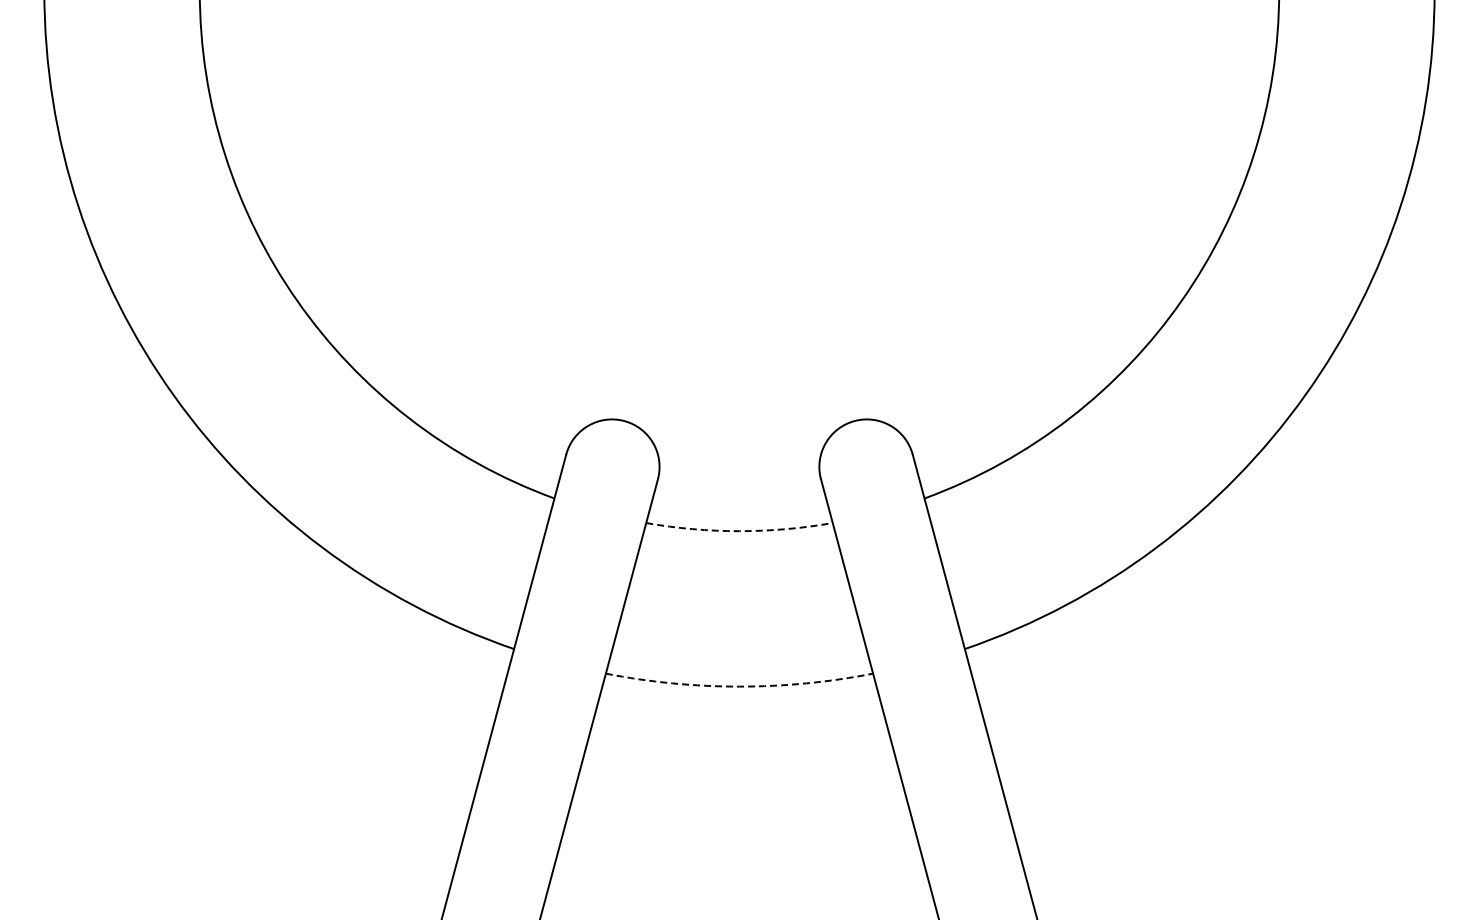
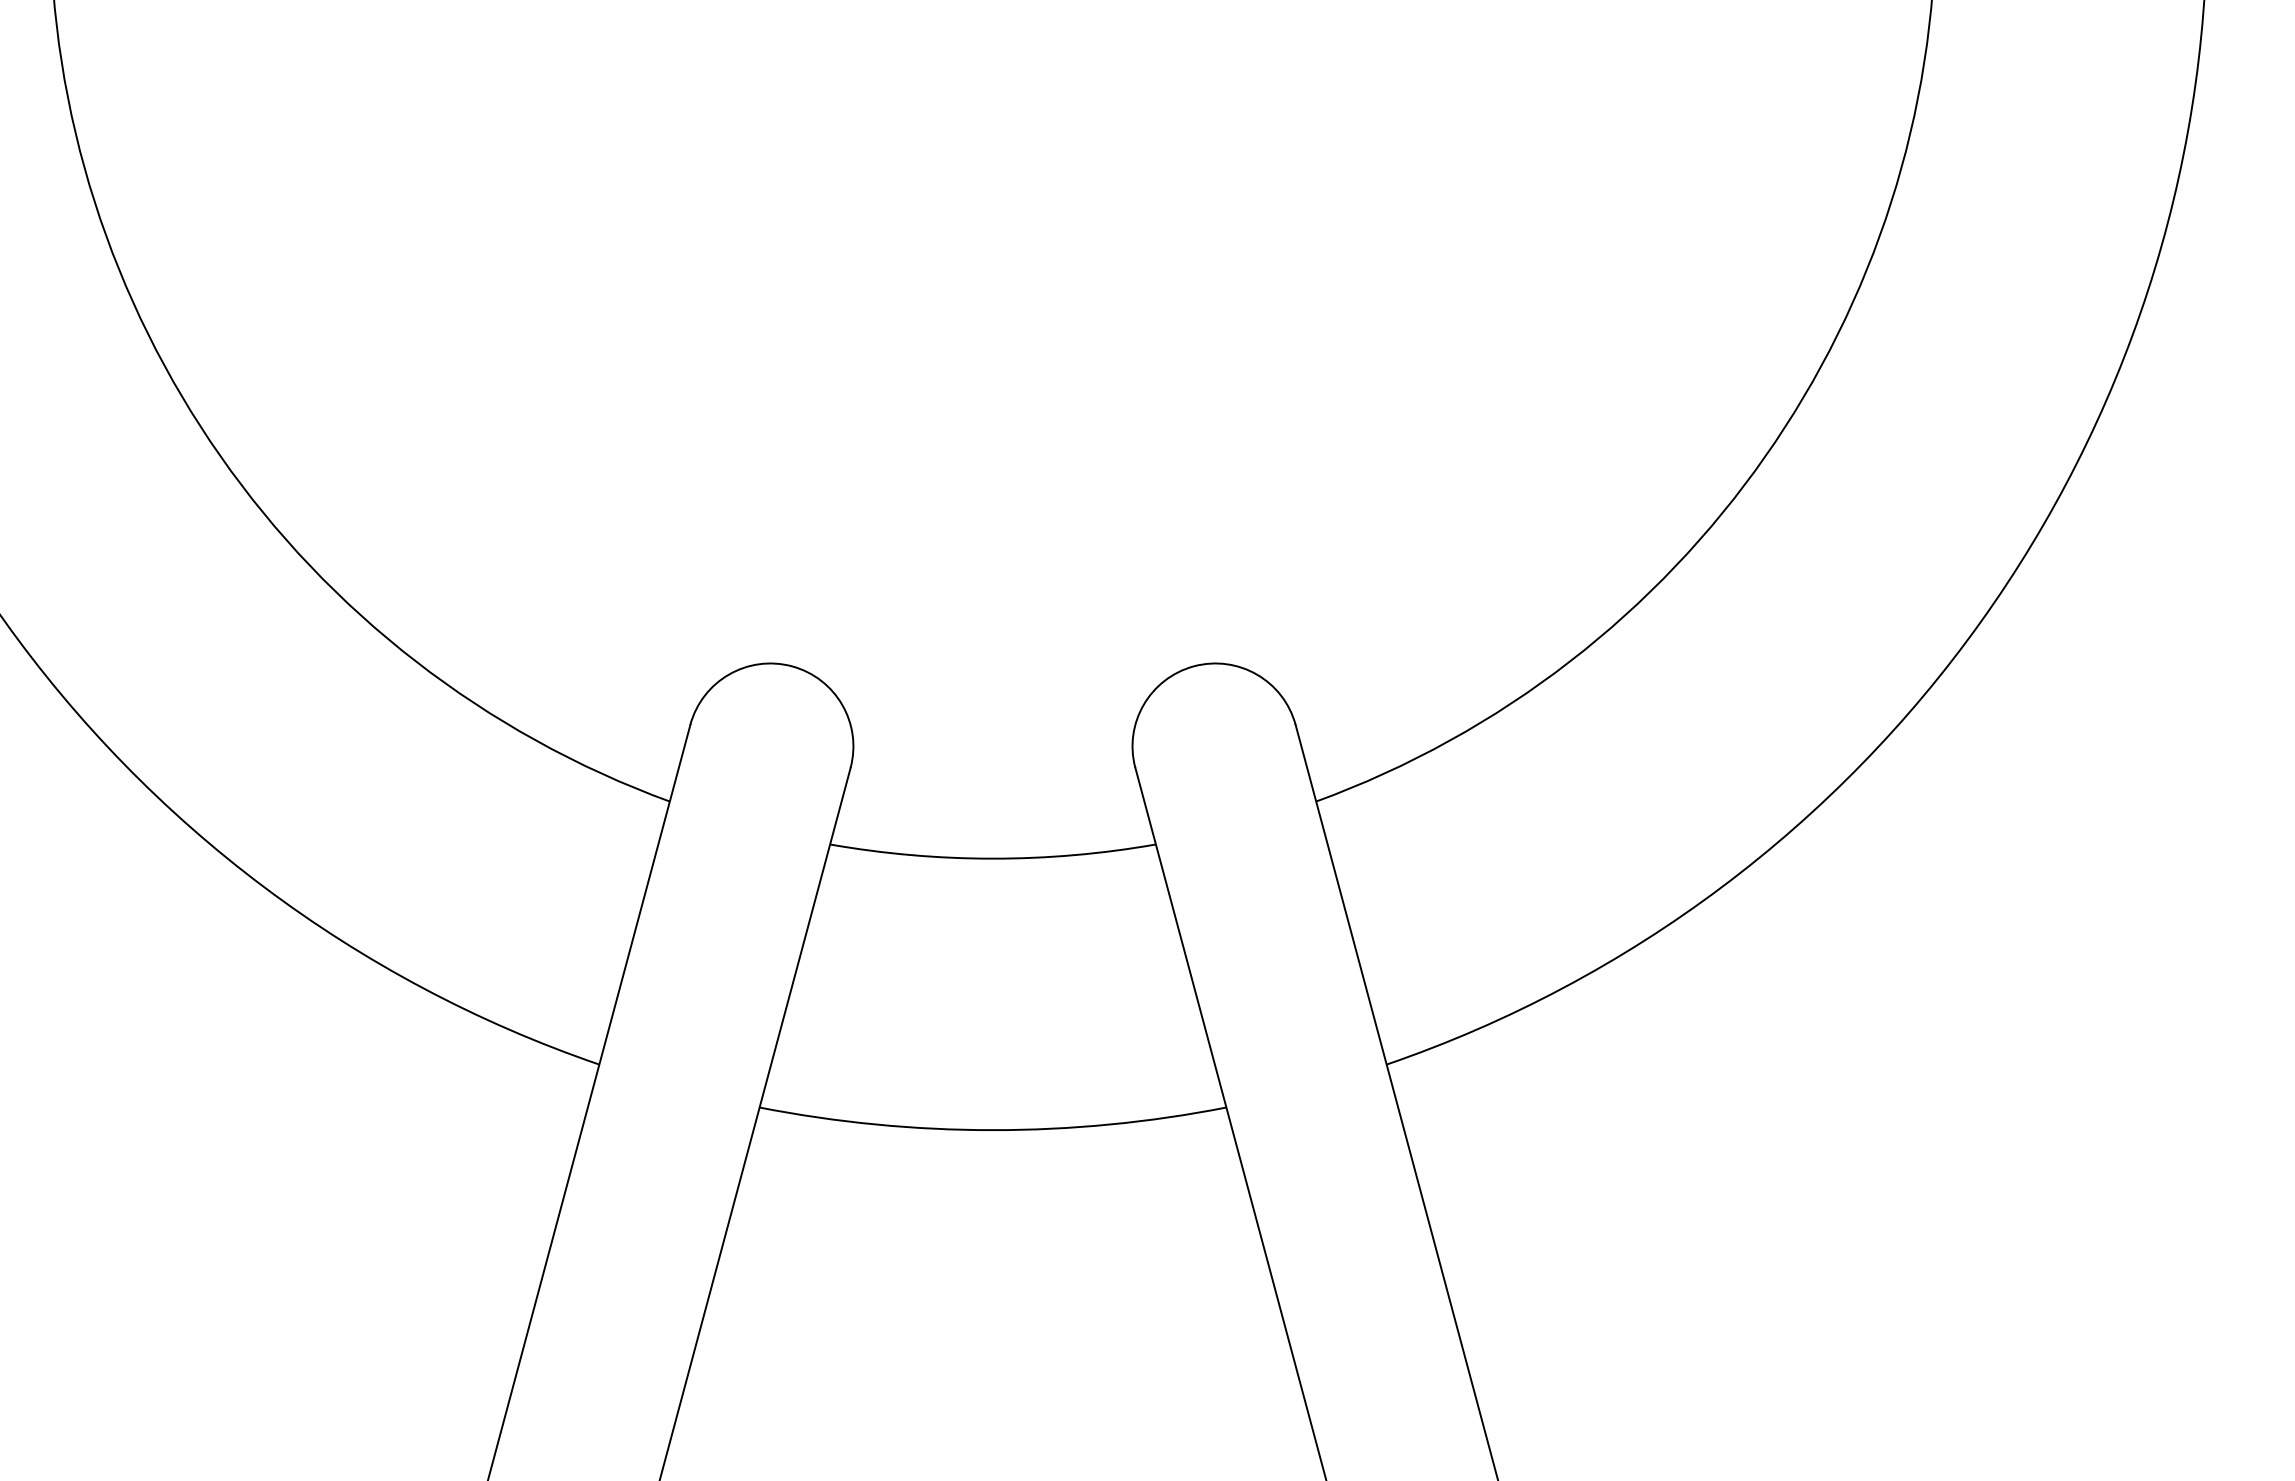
arc: (739, 531) -> (993, 859), dashed -> solid
arc: (739, 686) -> (993, 1129), dashed -> solid

